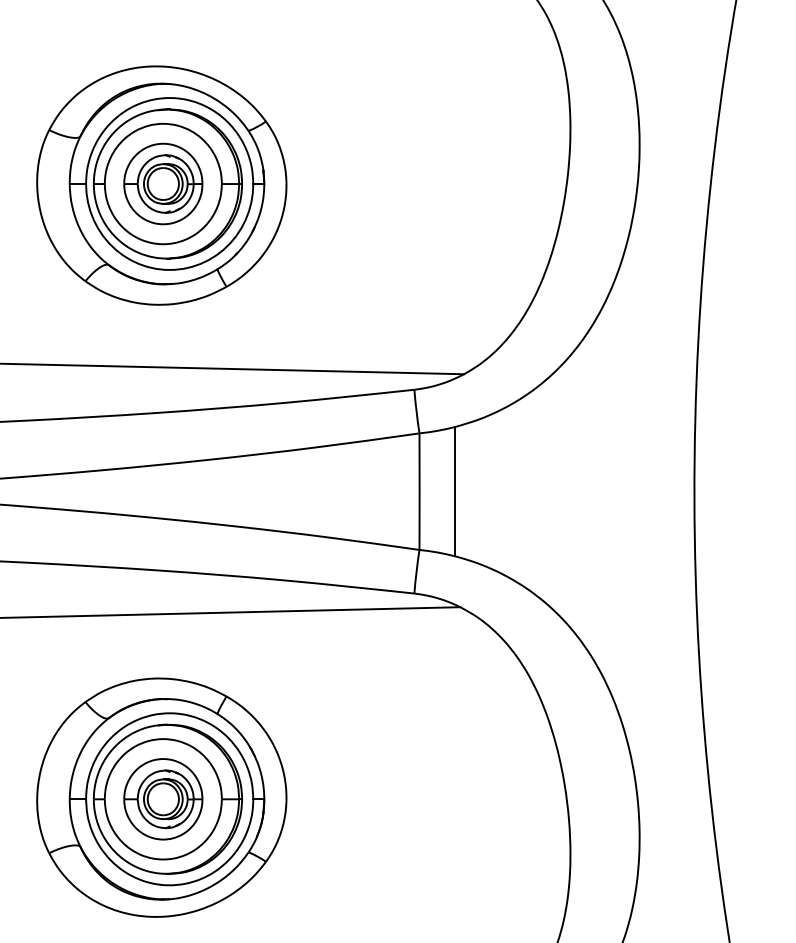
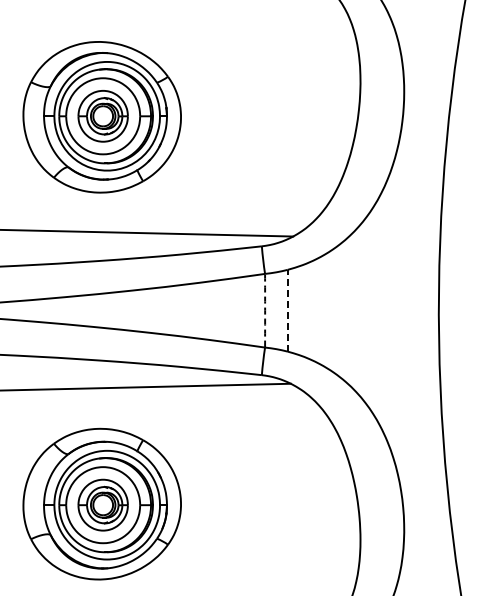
arc: (420, 491) -> (265, 310), solid -> dashed
line: (454, 491) -> (287, 310), solid -> dashed

